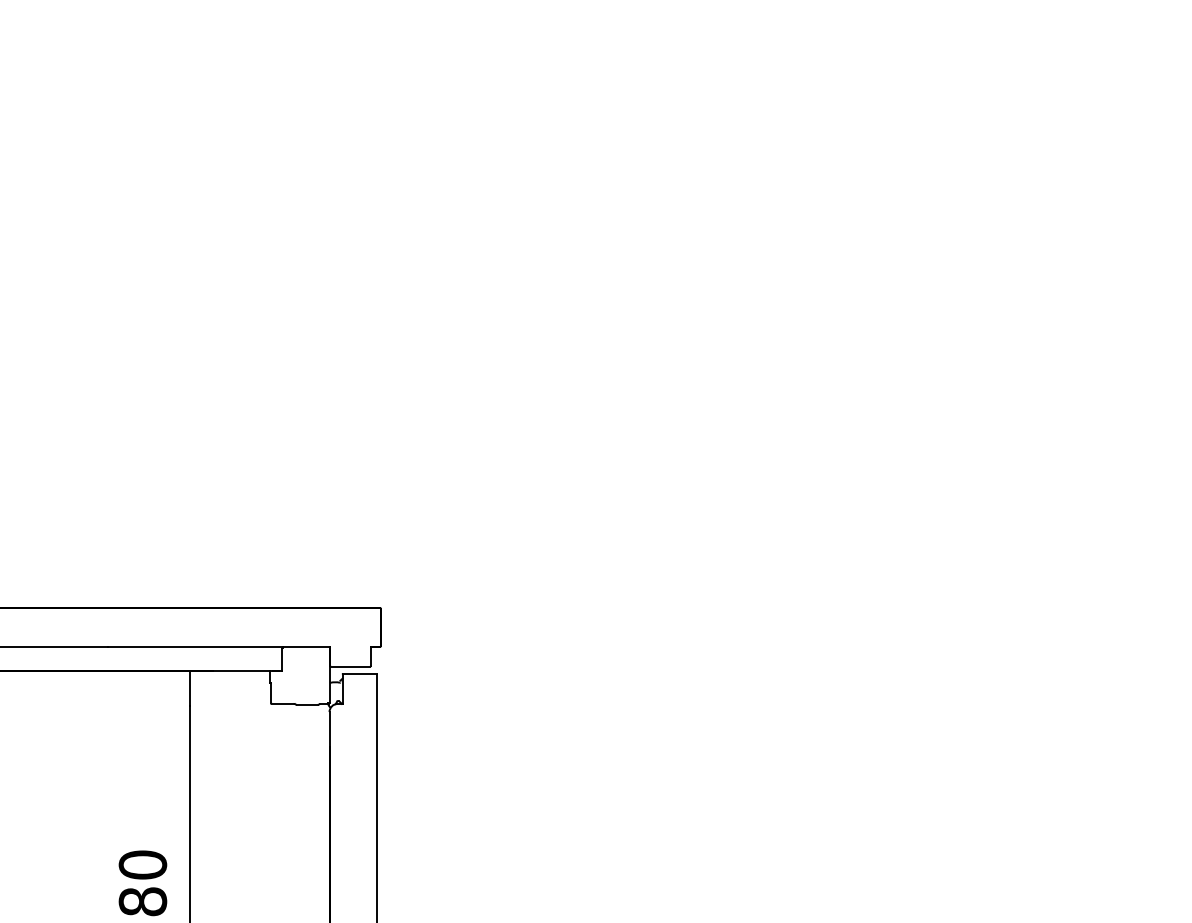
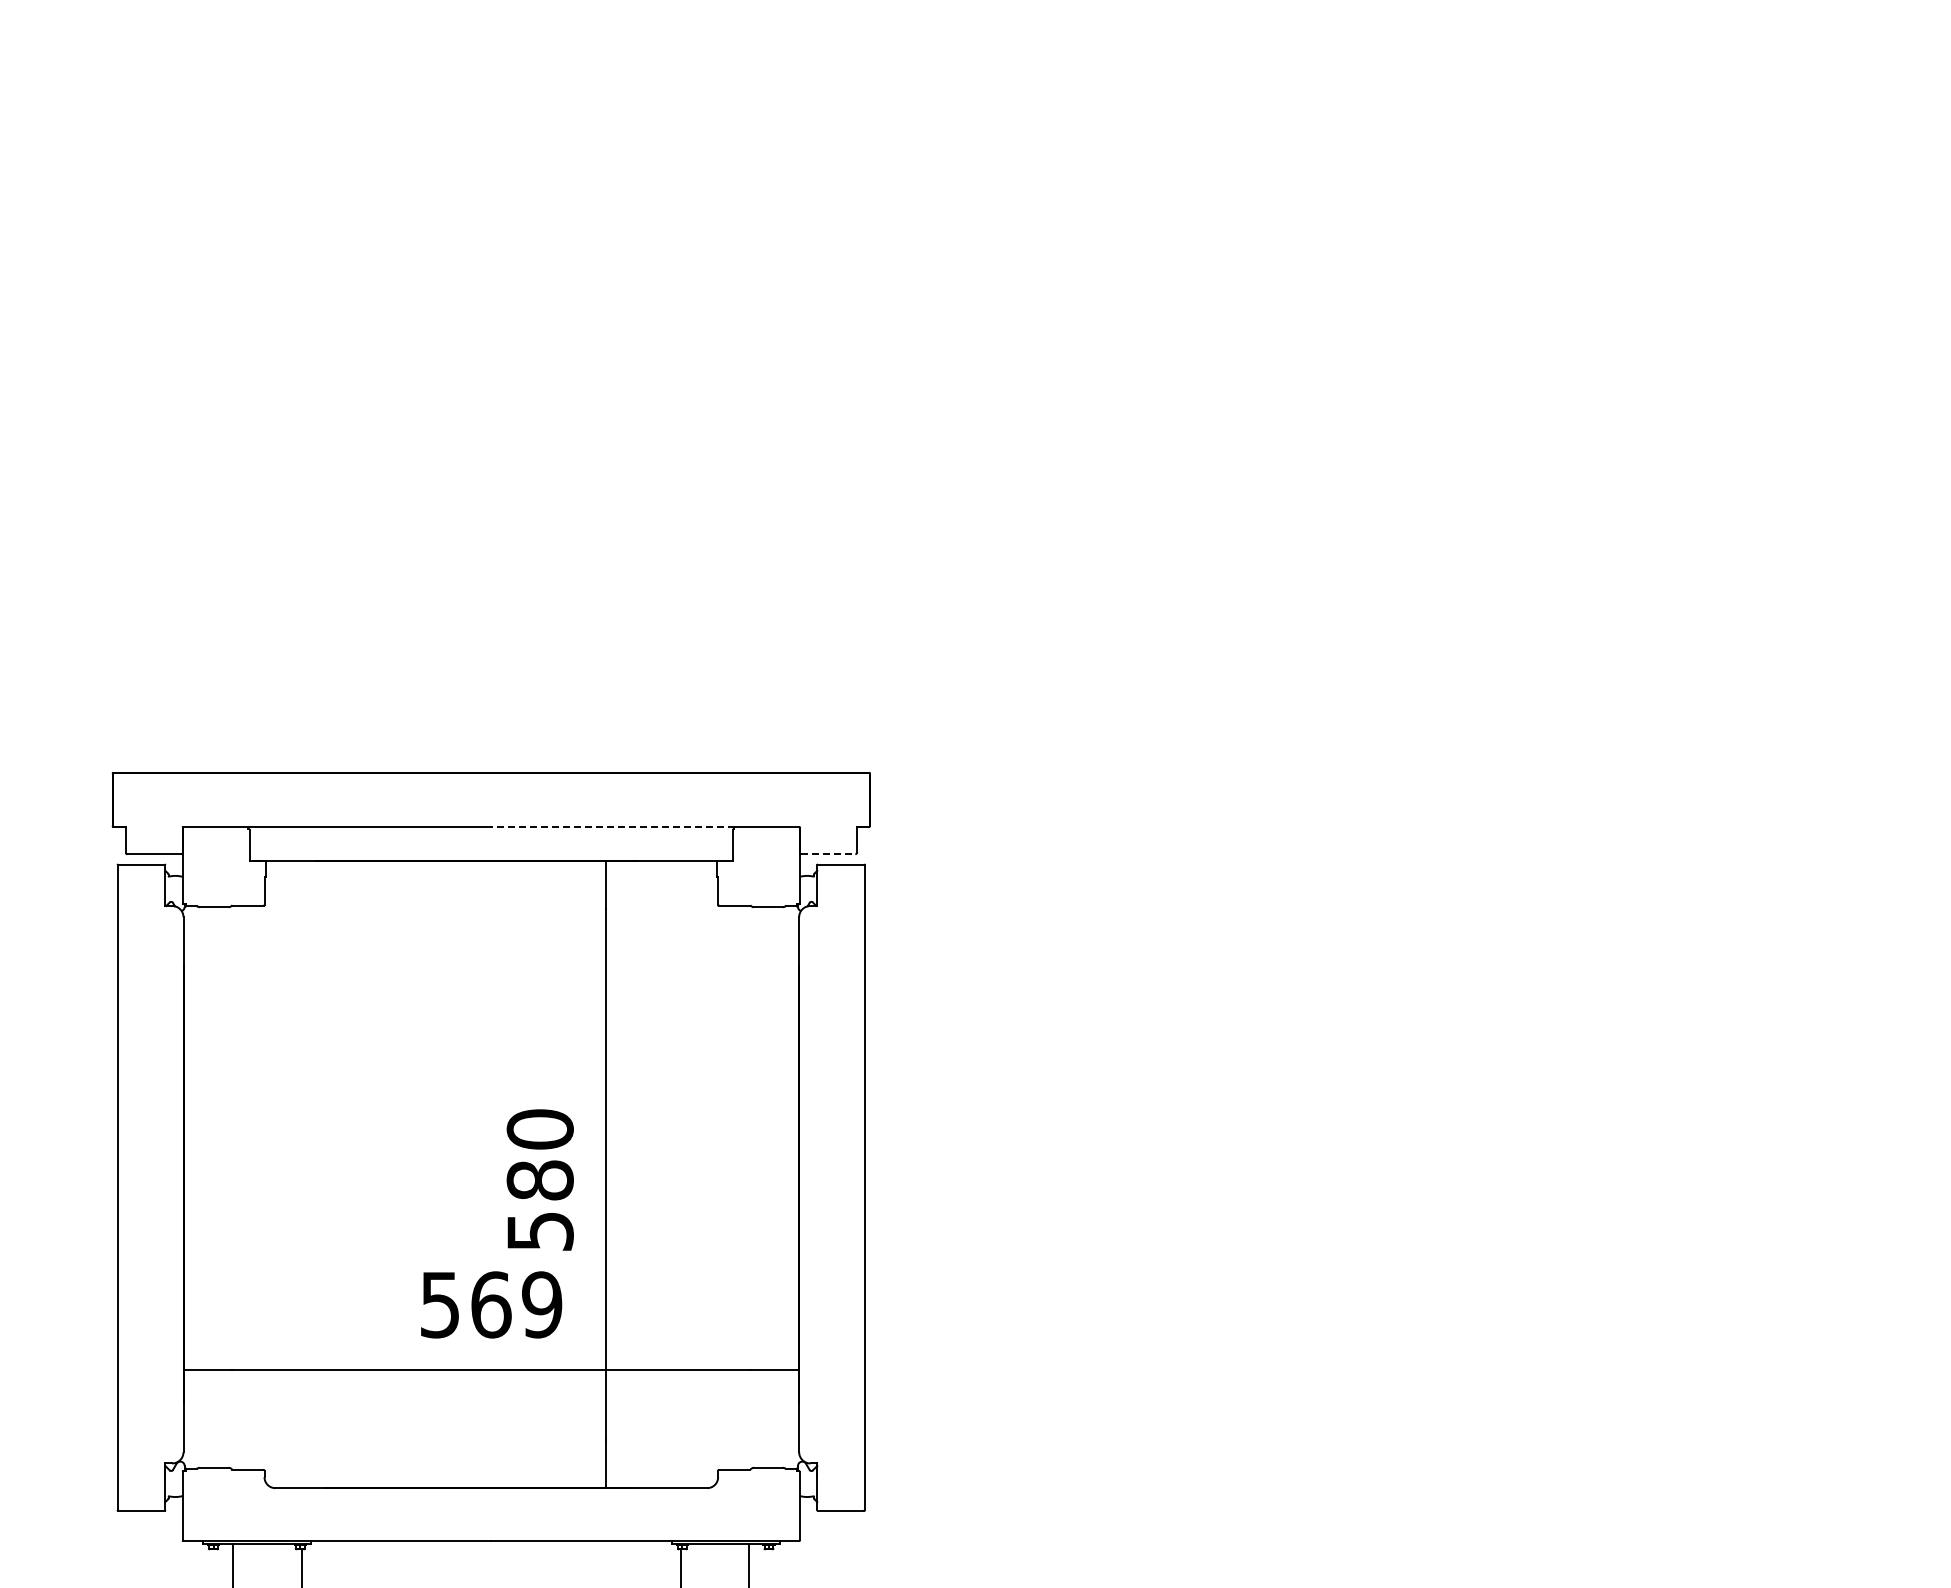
line: (195, 646) -> (613, 826), solid -> dashed
line: (350, 666) -> (828, 854), solid -> dashed

